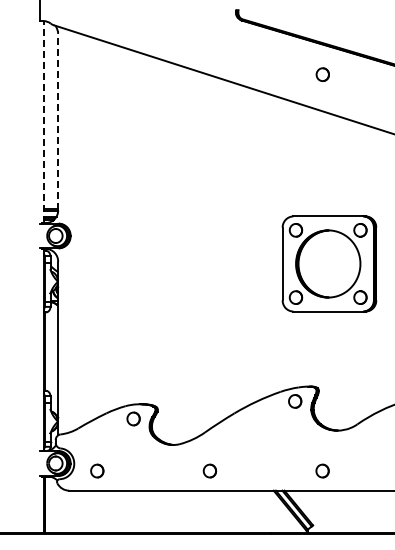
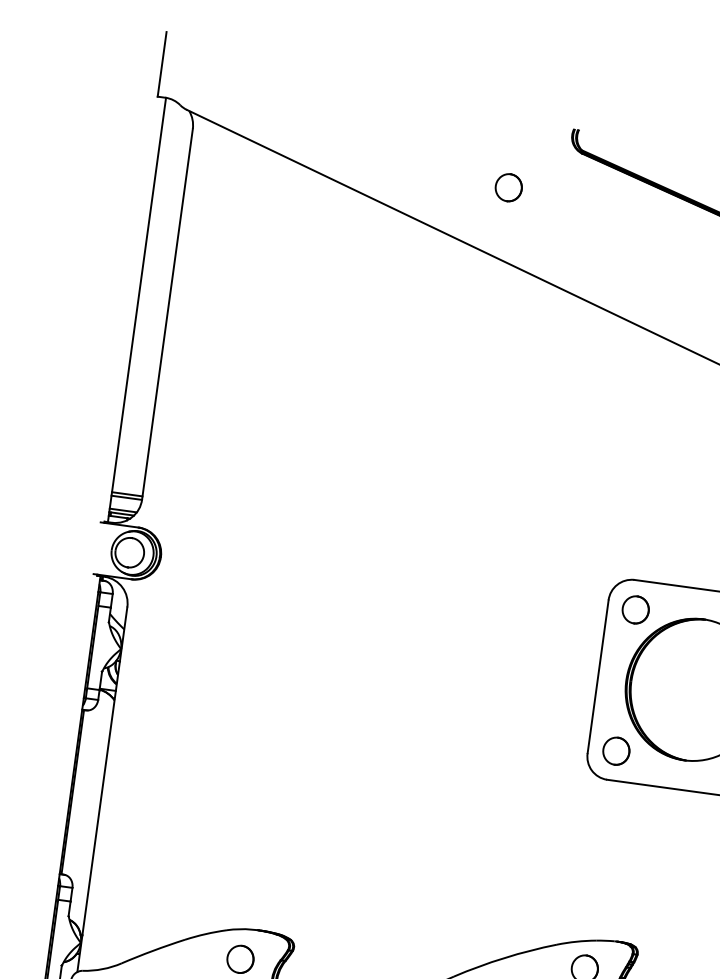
part: (209, 40) -> (508, 186), added
line: (43, 121) -> (136, 308), dashed -> solid
line: (58, 121) -> (168, 313), dashed -> solid

